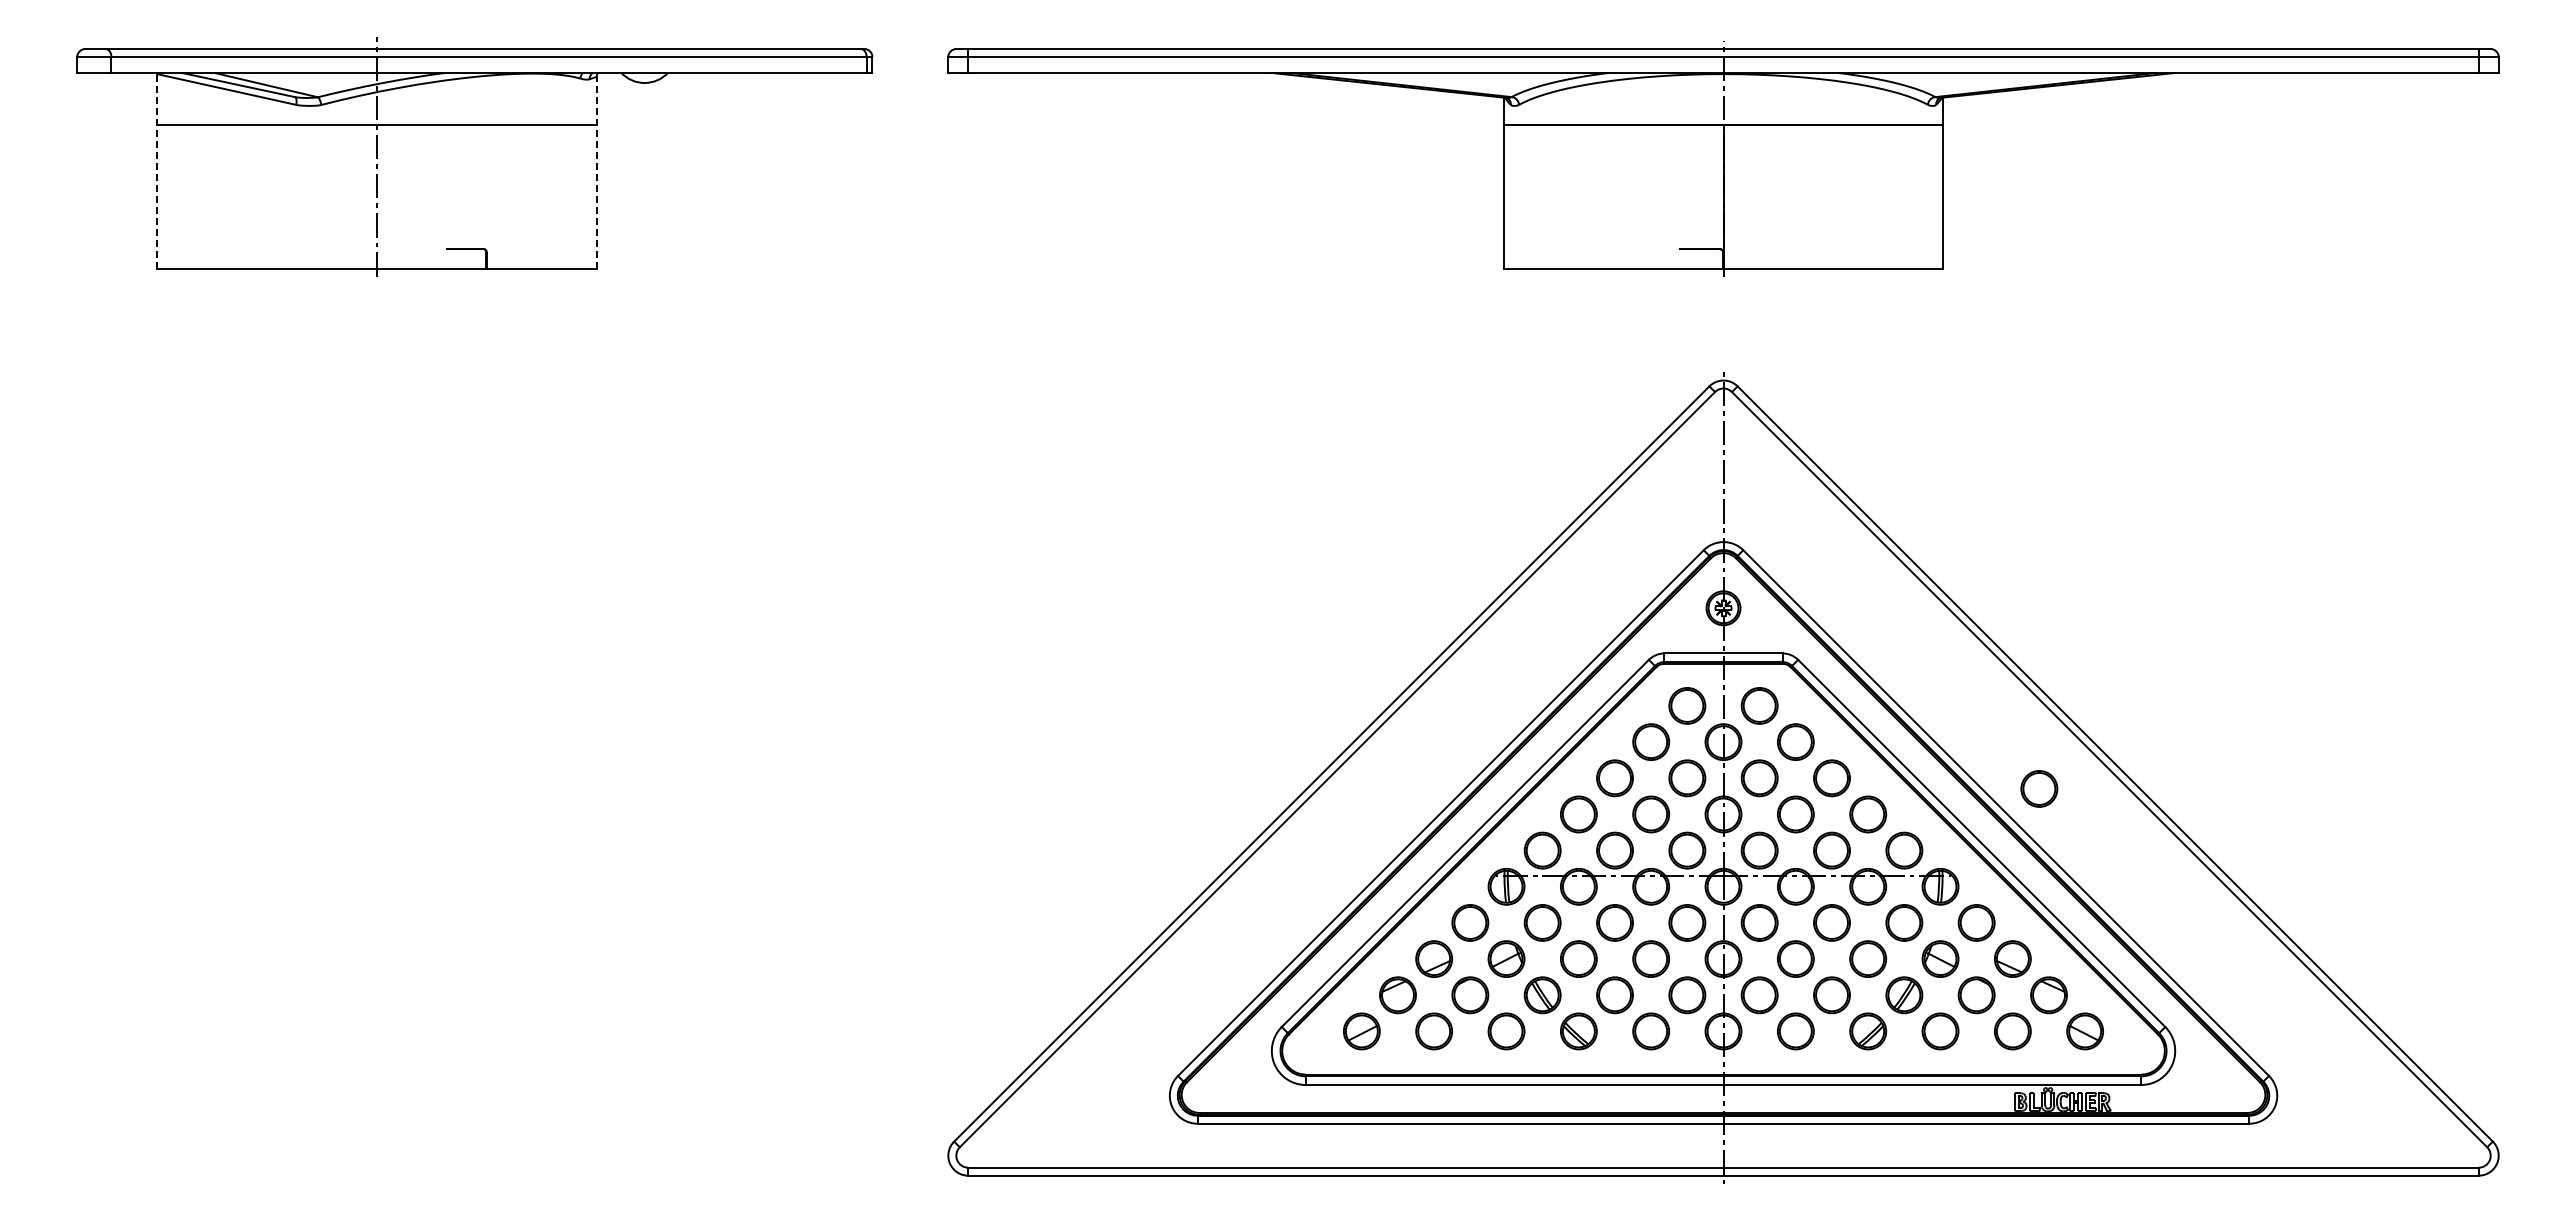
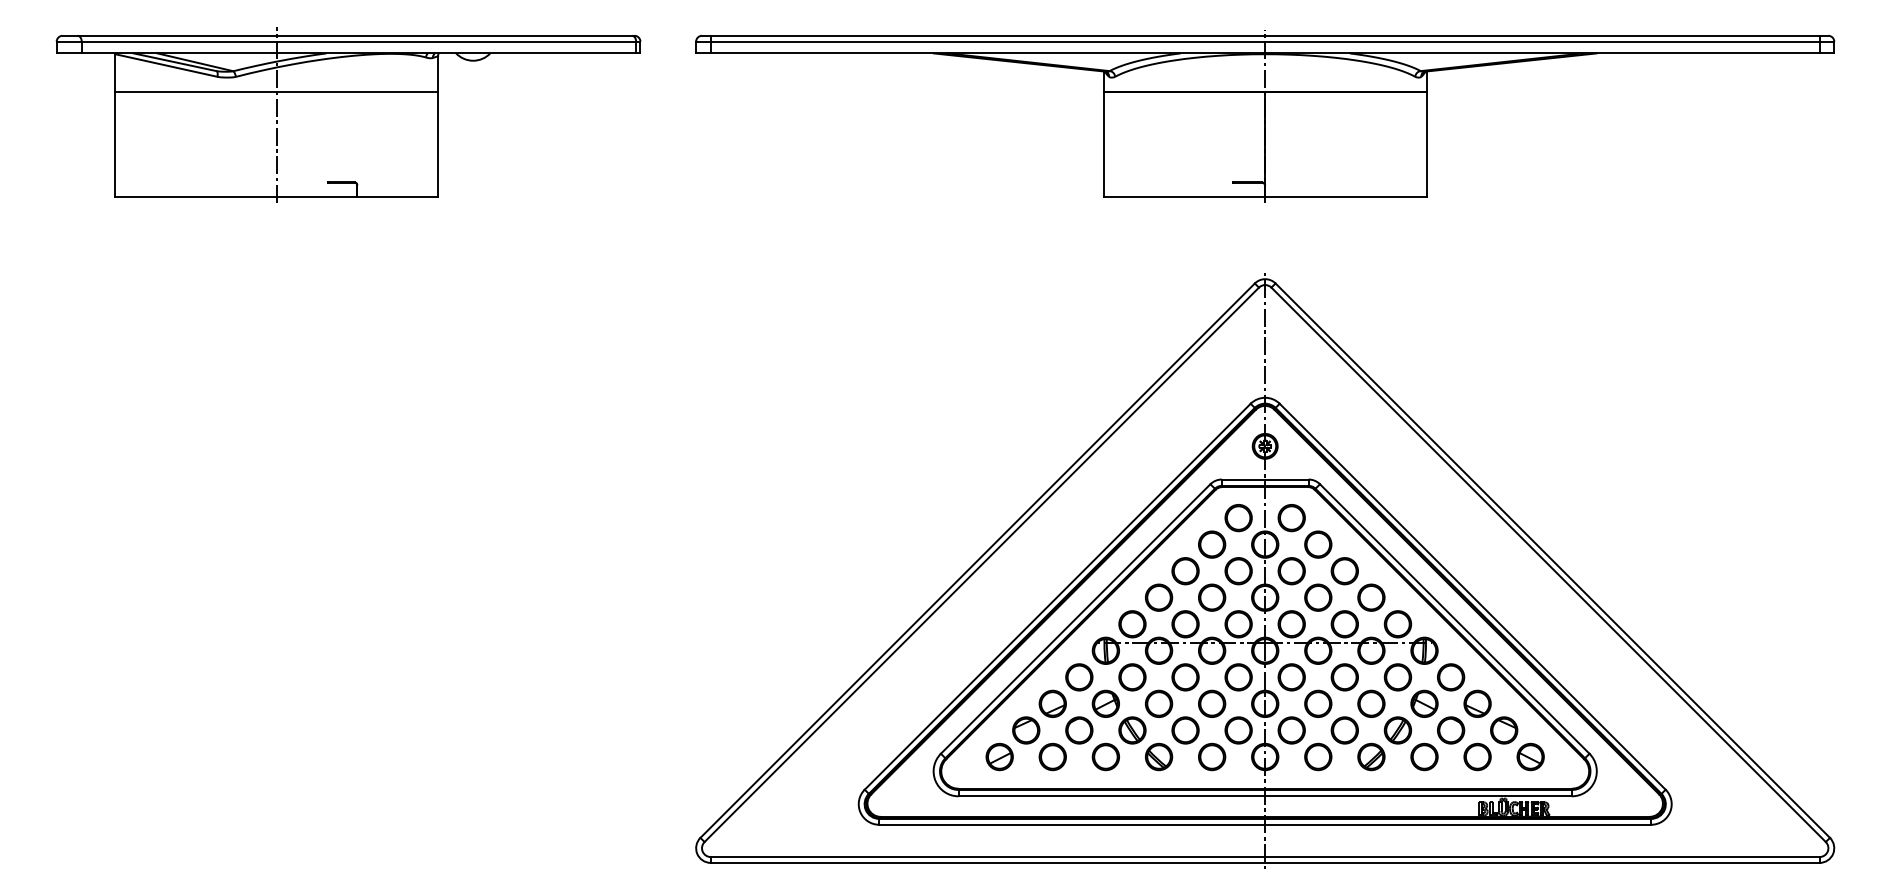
line: (157, 170) -> (115, 124), dashed -> solid
line: (596, 172) -> (437, 126), dashed -> solid
part: (2039, 788) -> (1497, 578), removed

